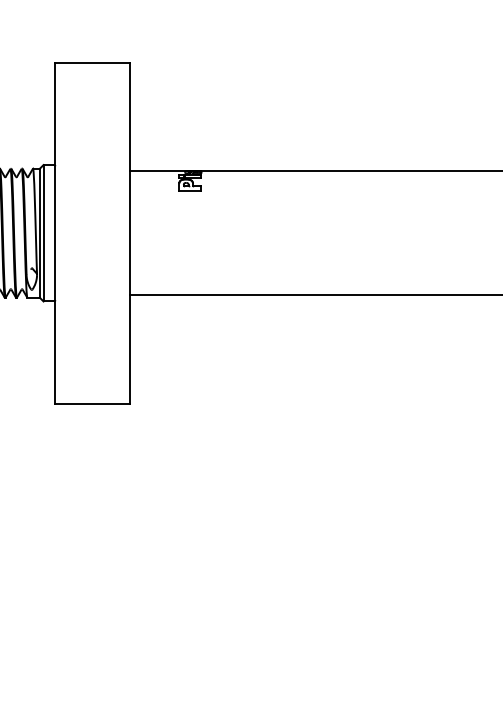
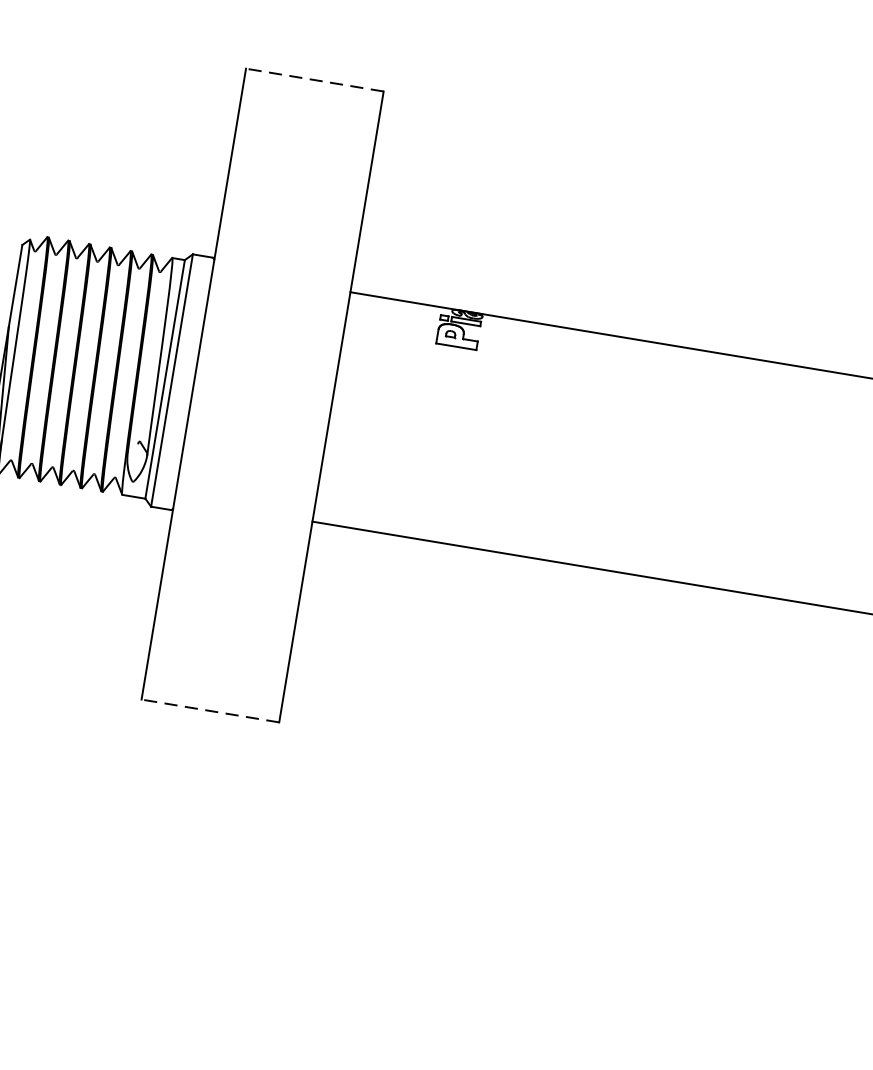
line: (92, 62) -> (314, 79), solid -> dashed
line: (92, 403) -> (210, 710), solid -> dashed

